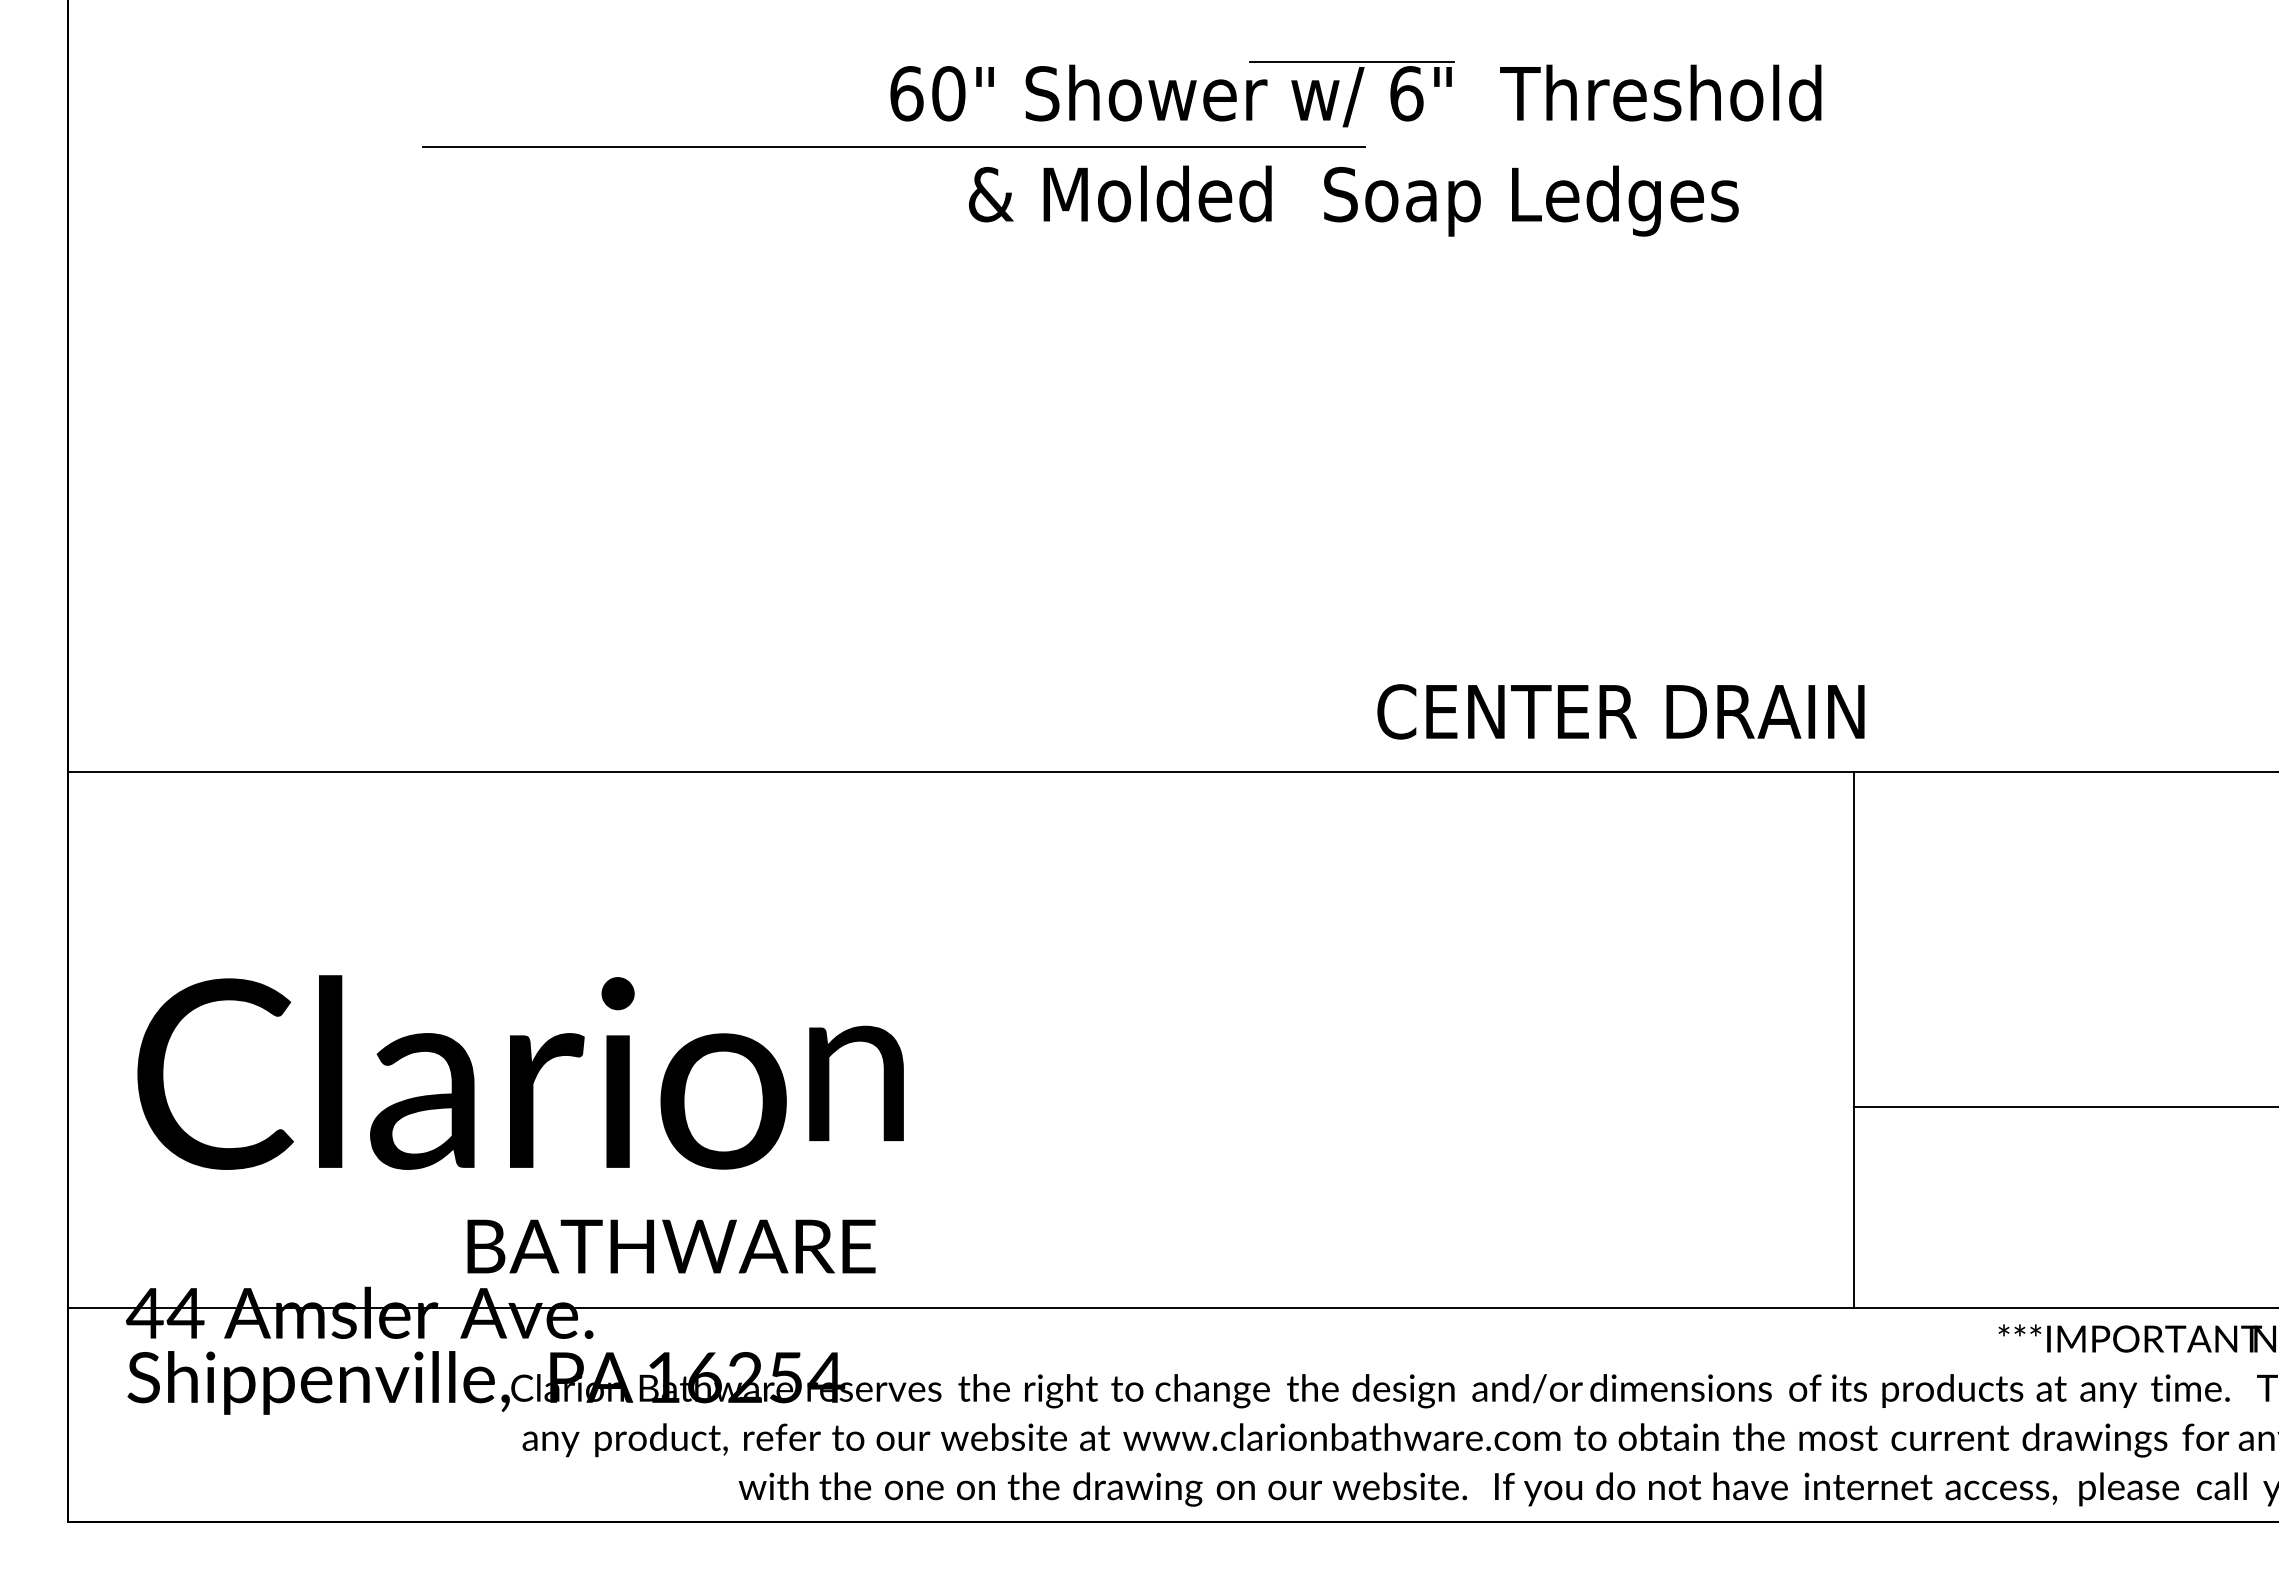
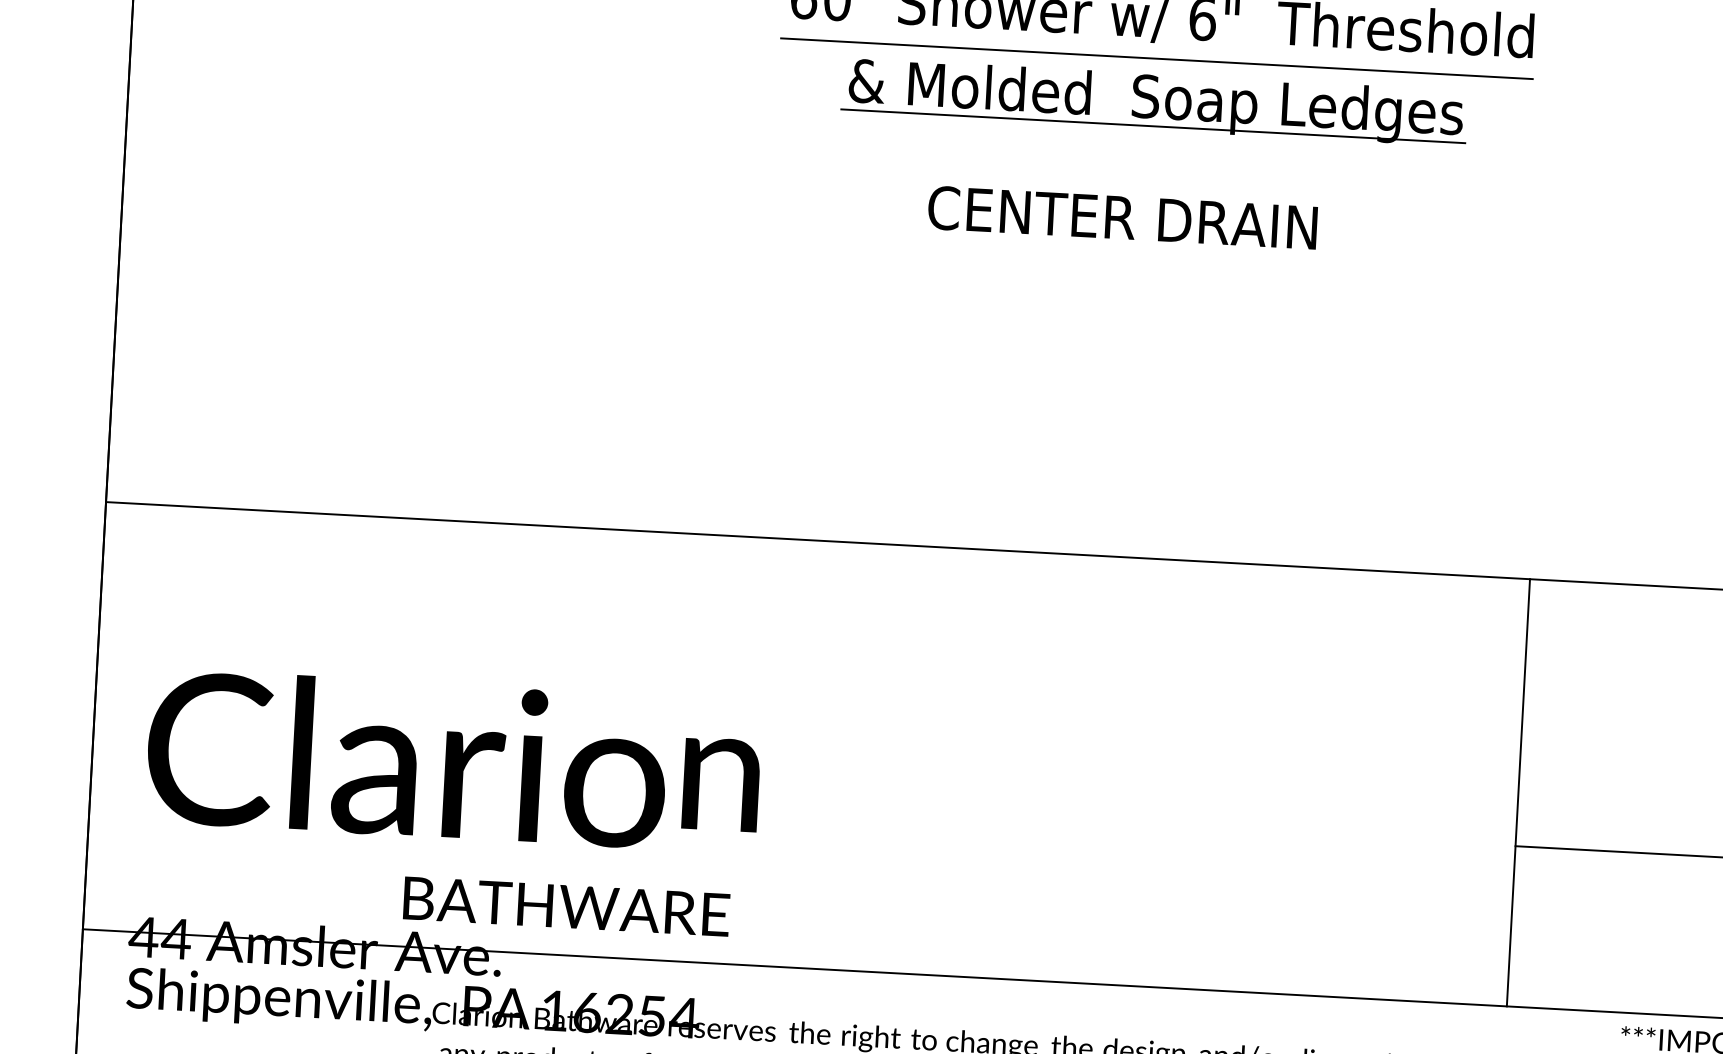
line: (893, 146) -> (1156, 58), moved
line: (1351, 231) -> (1152, 126), added
text: (1620, 711) -> (1122, 217), moved

